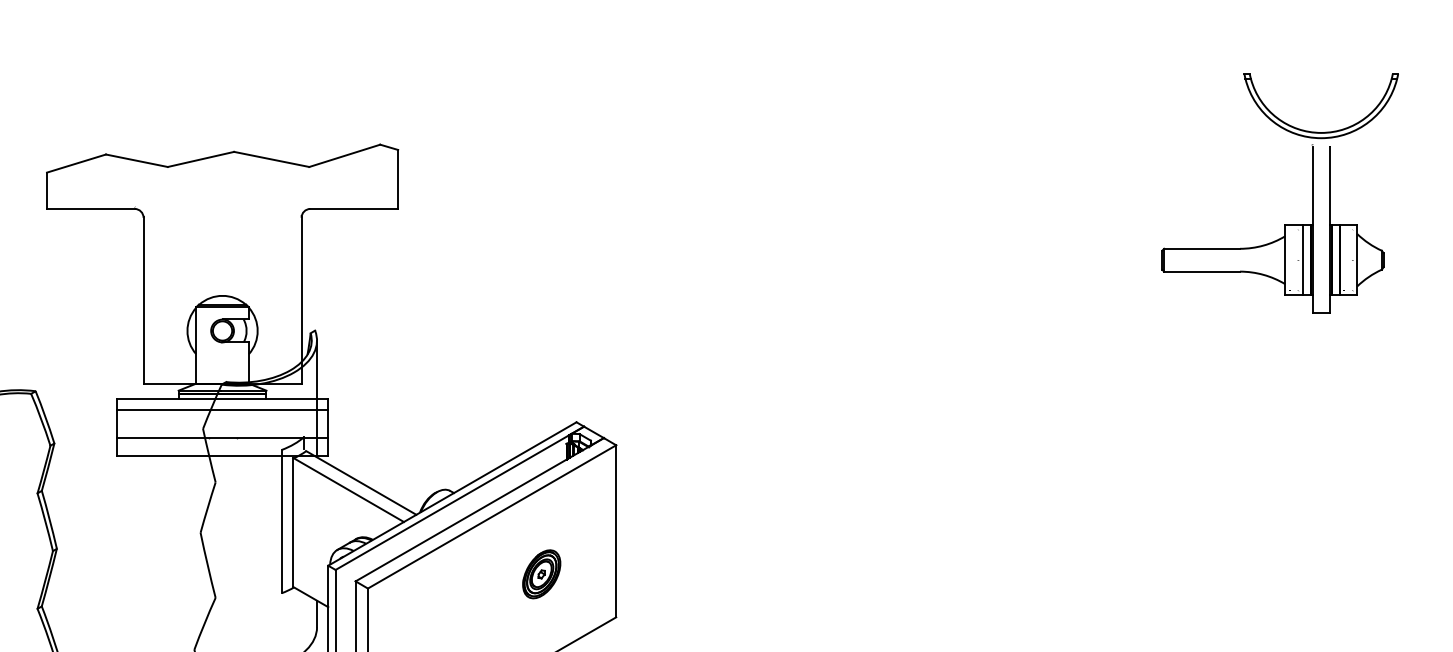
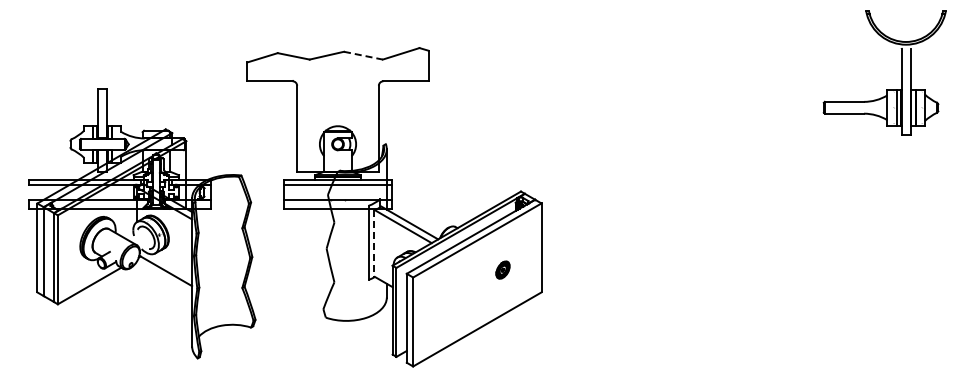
line: (271, 159) -> (363, 55), solid -> dashed
line: (293, 522) -> (374, 243), solid -> dashed
part: (540, 573) -> (502, 269), size x0.7

